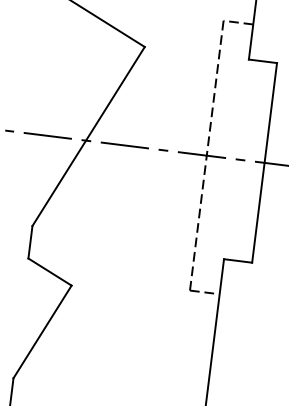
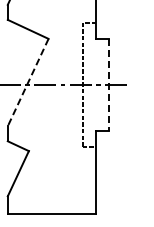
line: (86, 138) -> (27, 83), solid -> dashed
line: (264, 162) -> (109, 84), solid -> dashed

